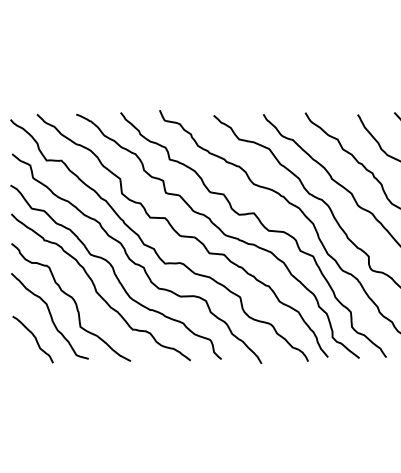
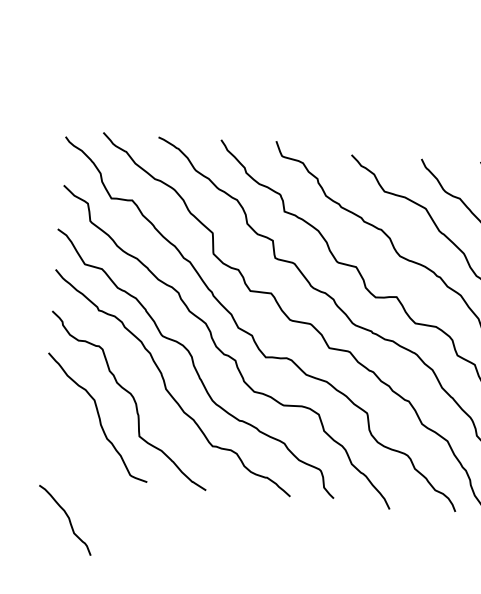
curve: (34, 338) -> (67, 518), moved

